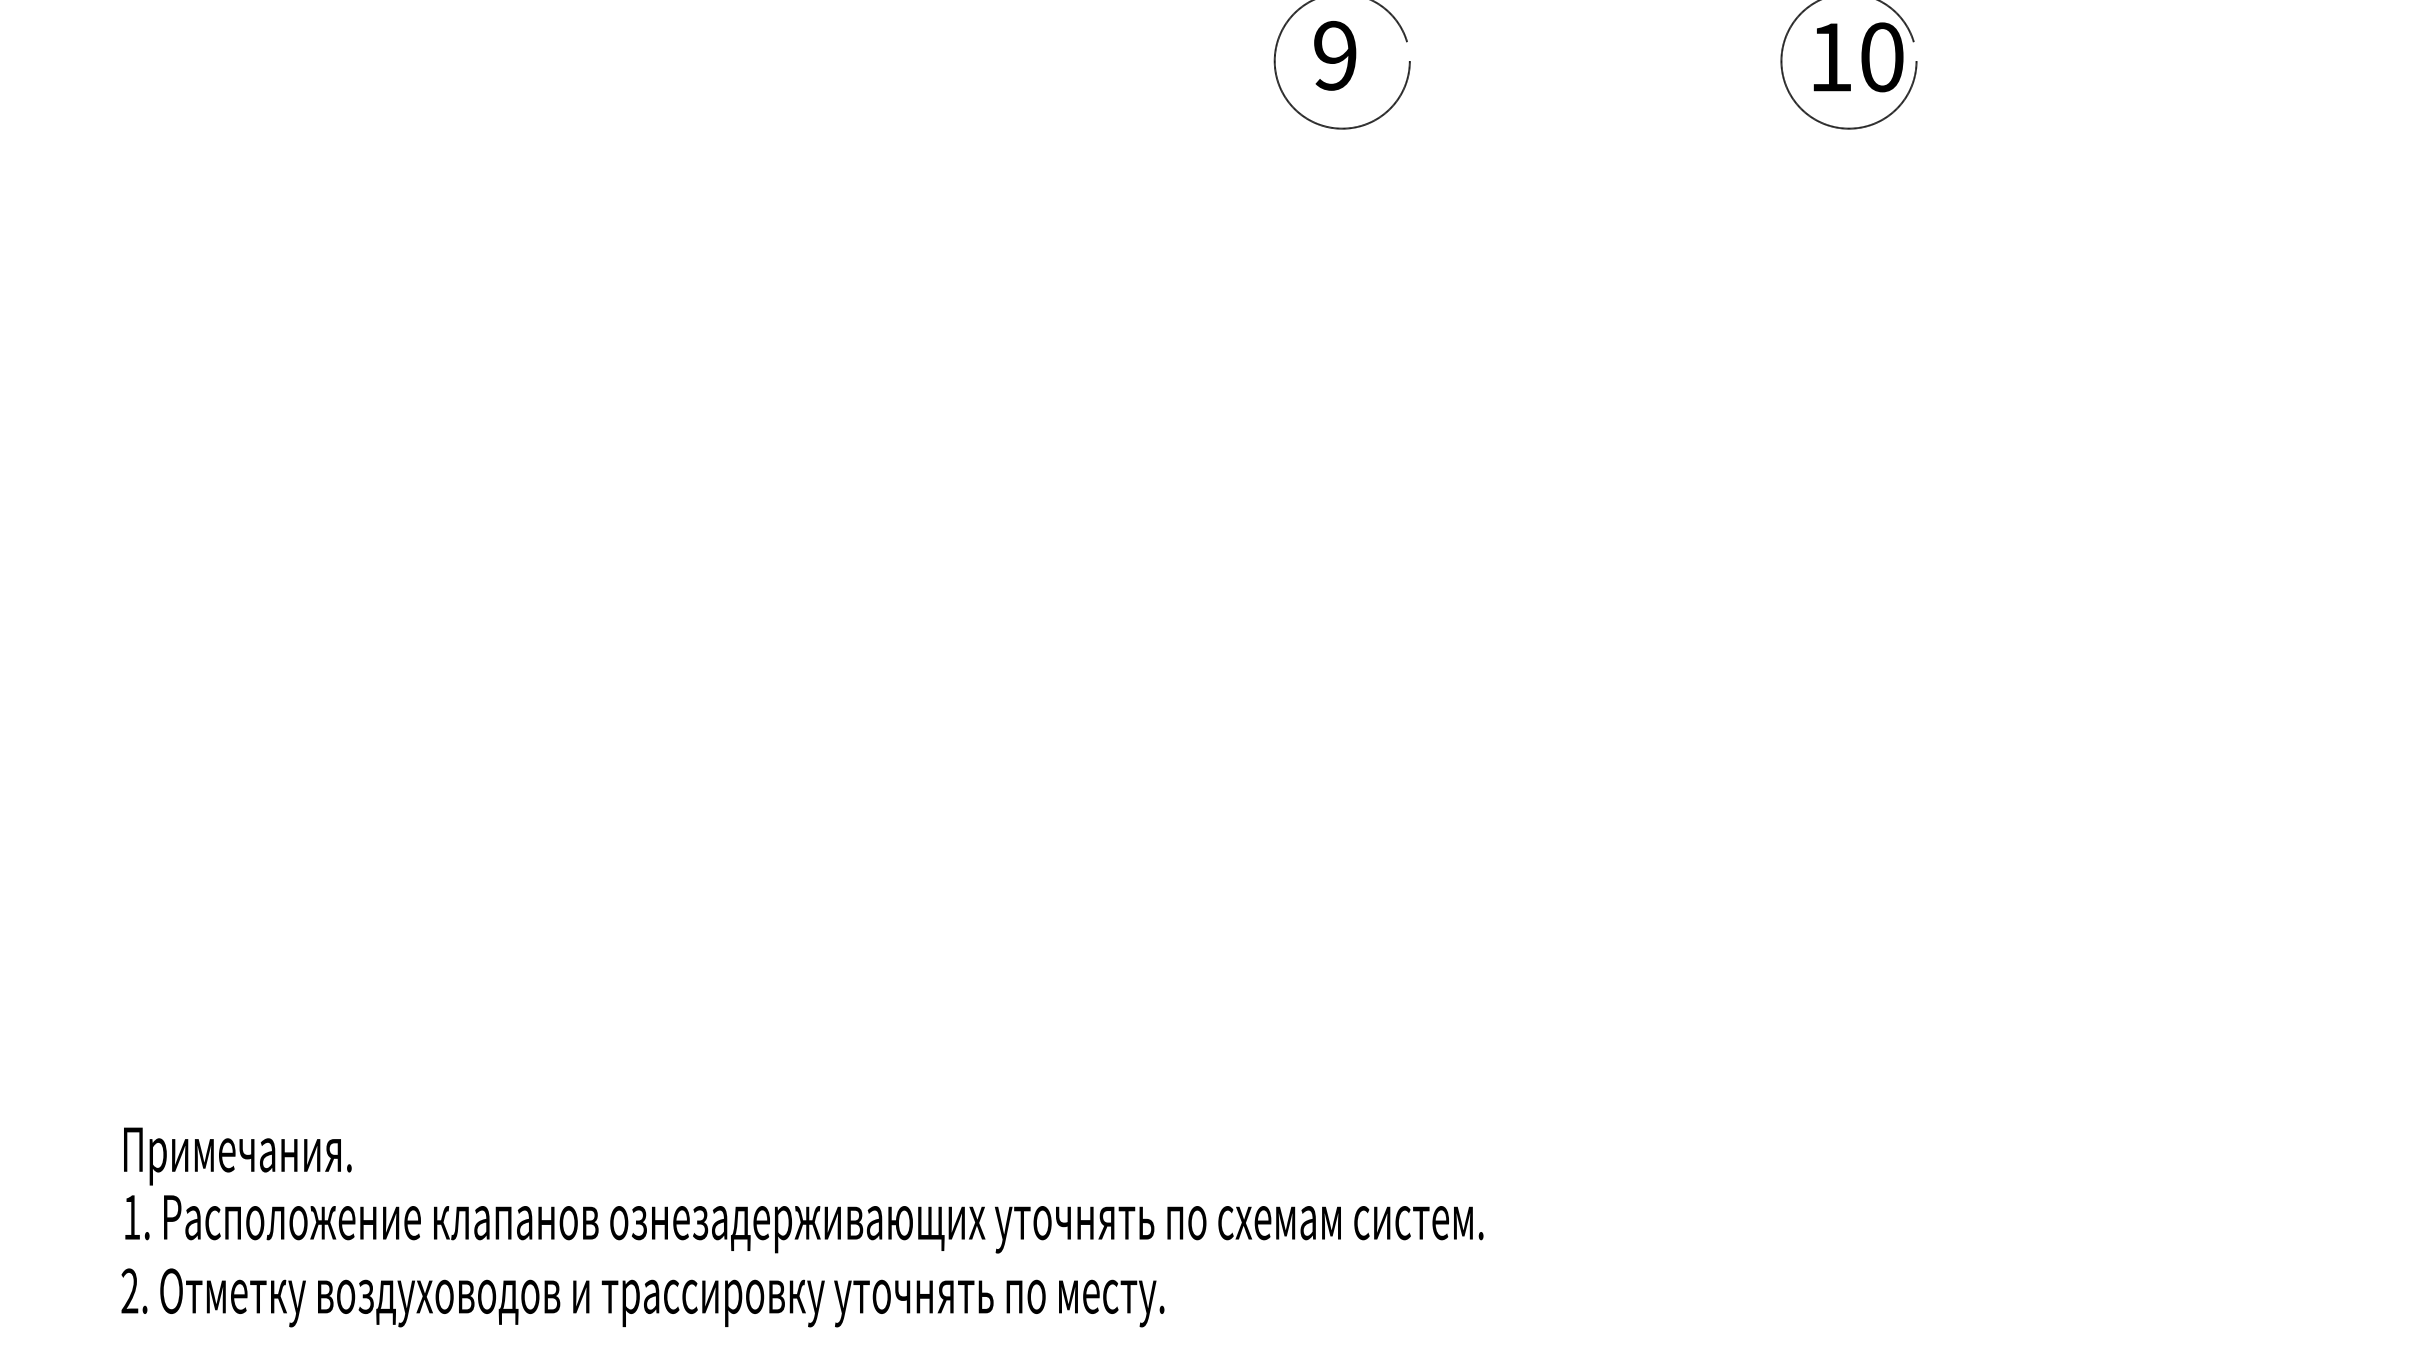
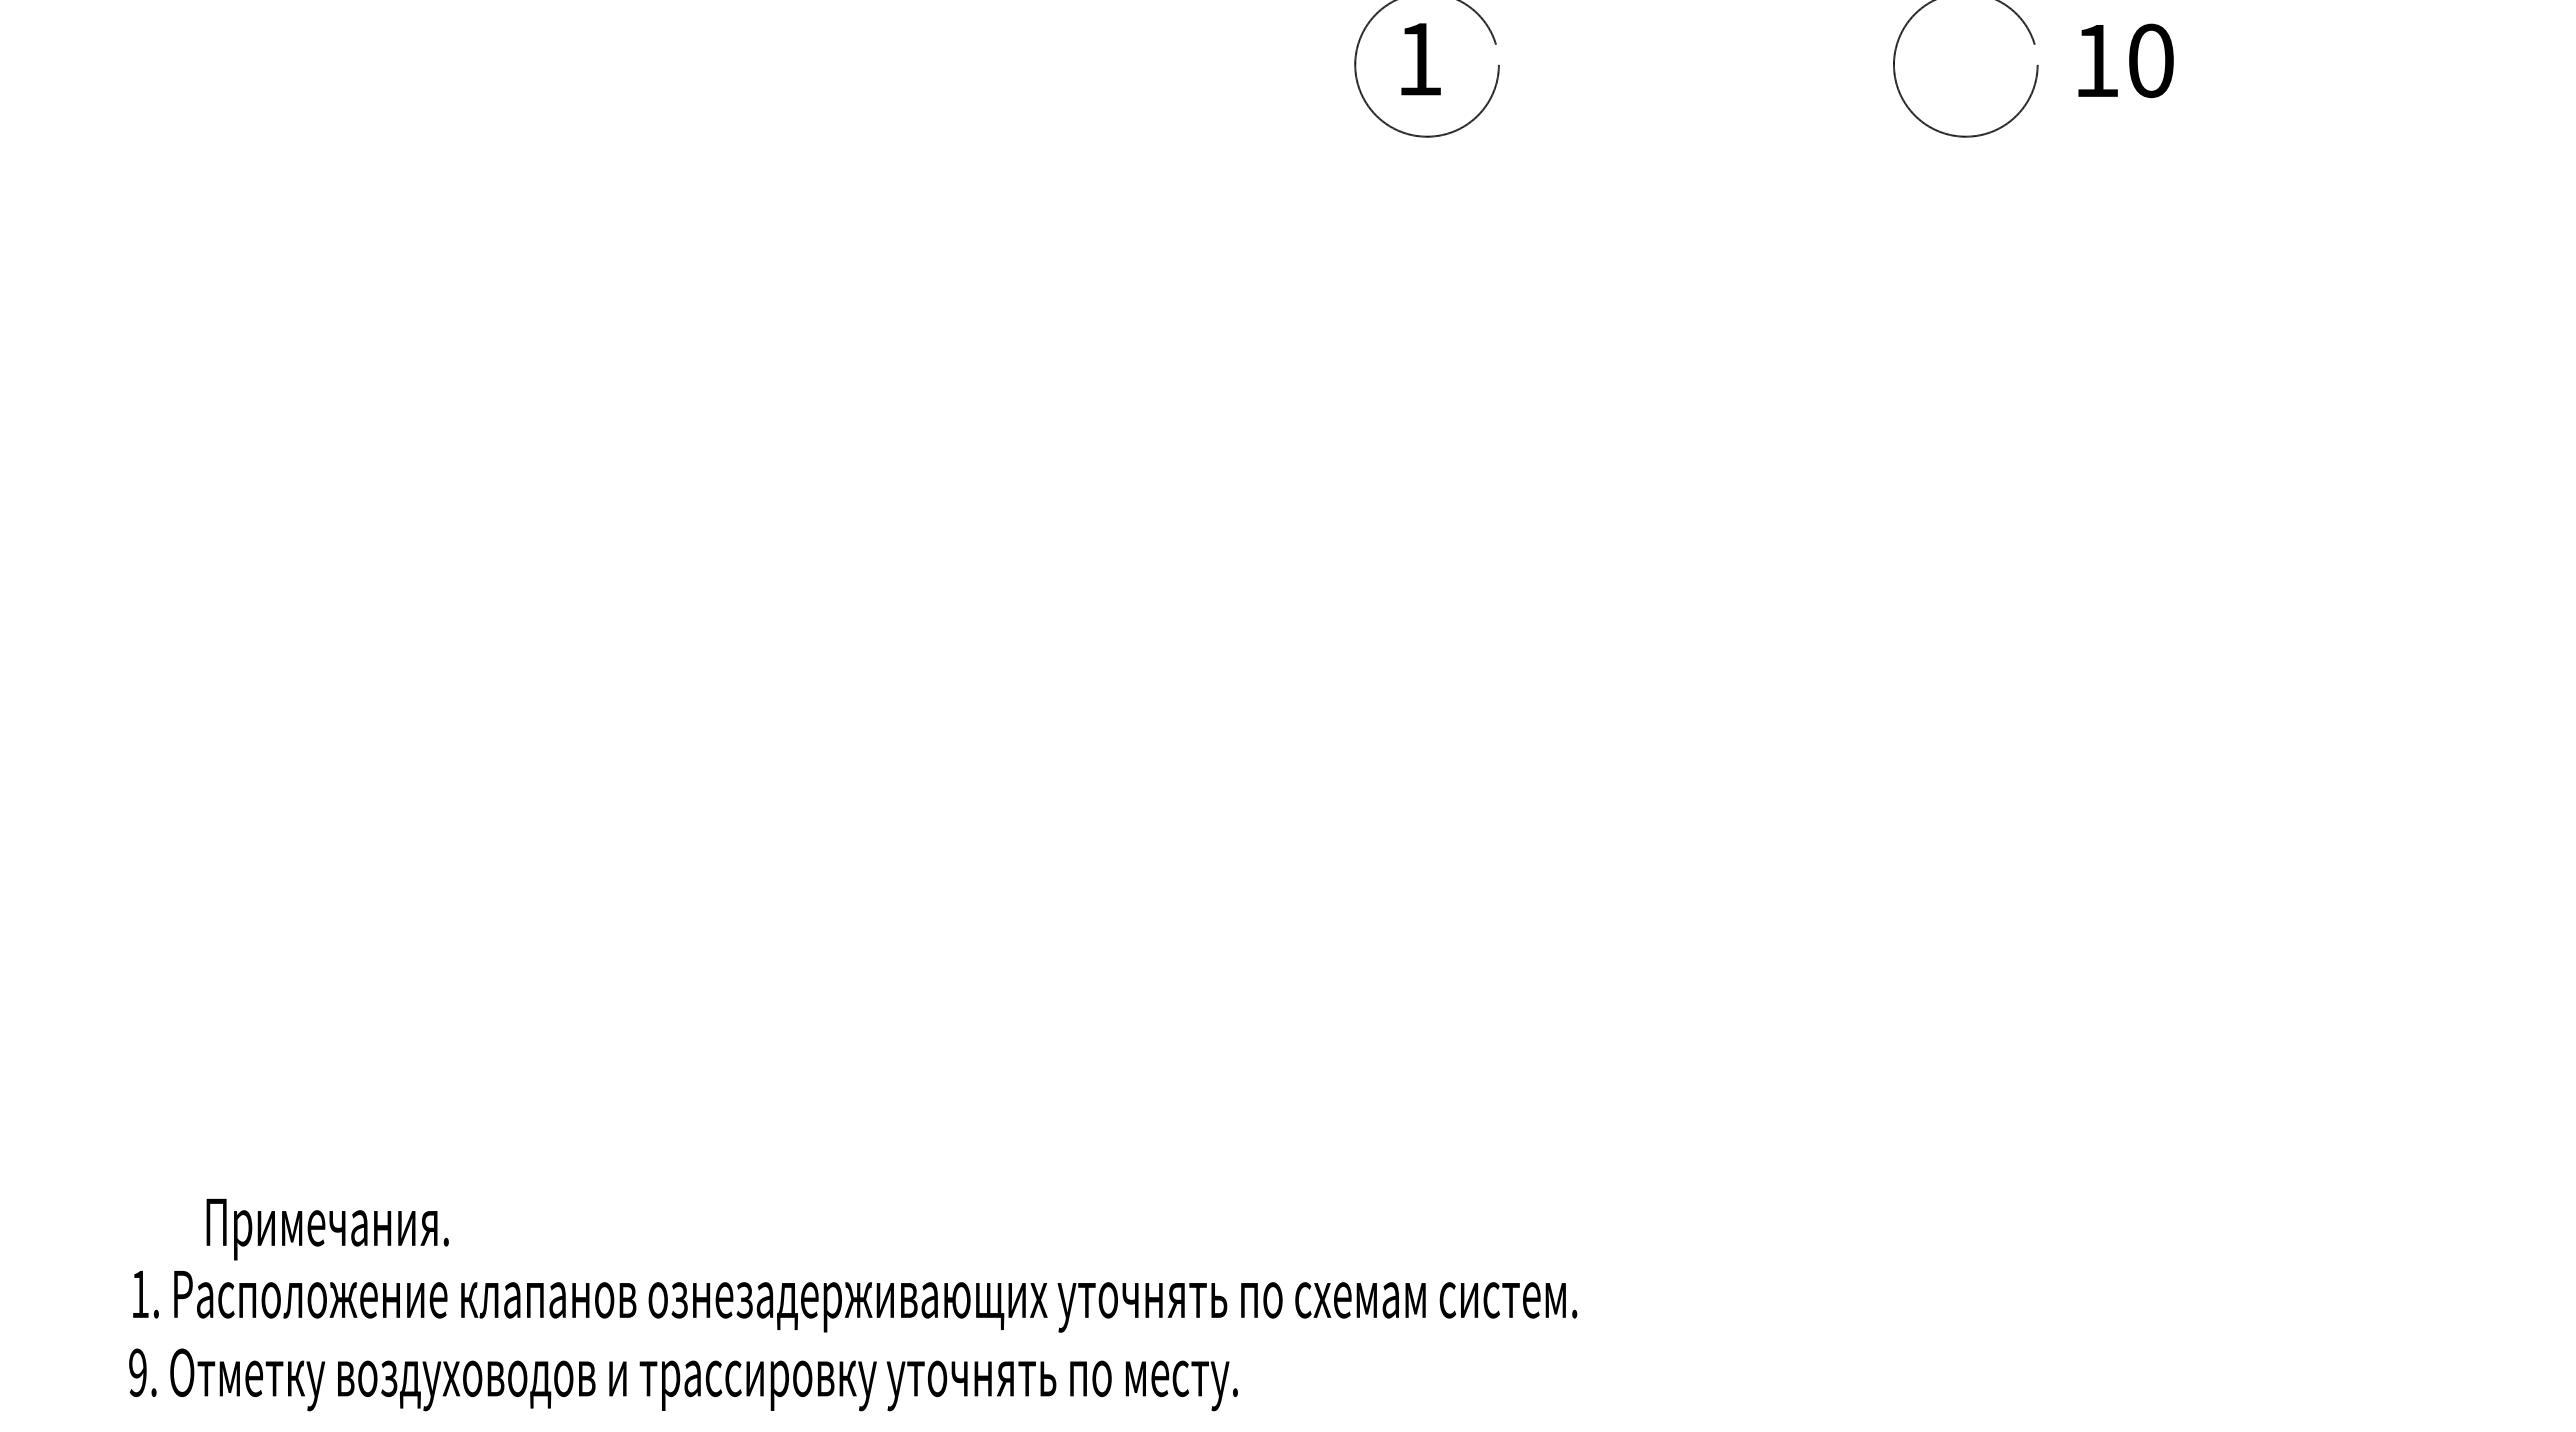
text: (1335, 56) -> (1419, 59), 9 -> 1
text: (1858, 57) -> (2125, 60), moved
text: (237, 1156) -> (327, 1229), moved
text: (129, 1291) -> (137, 1373), 2. -> 9.

